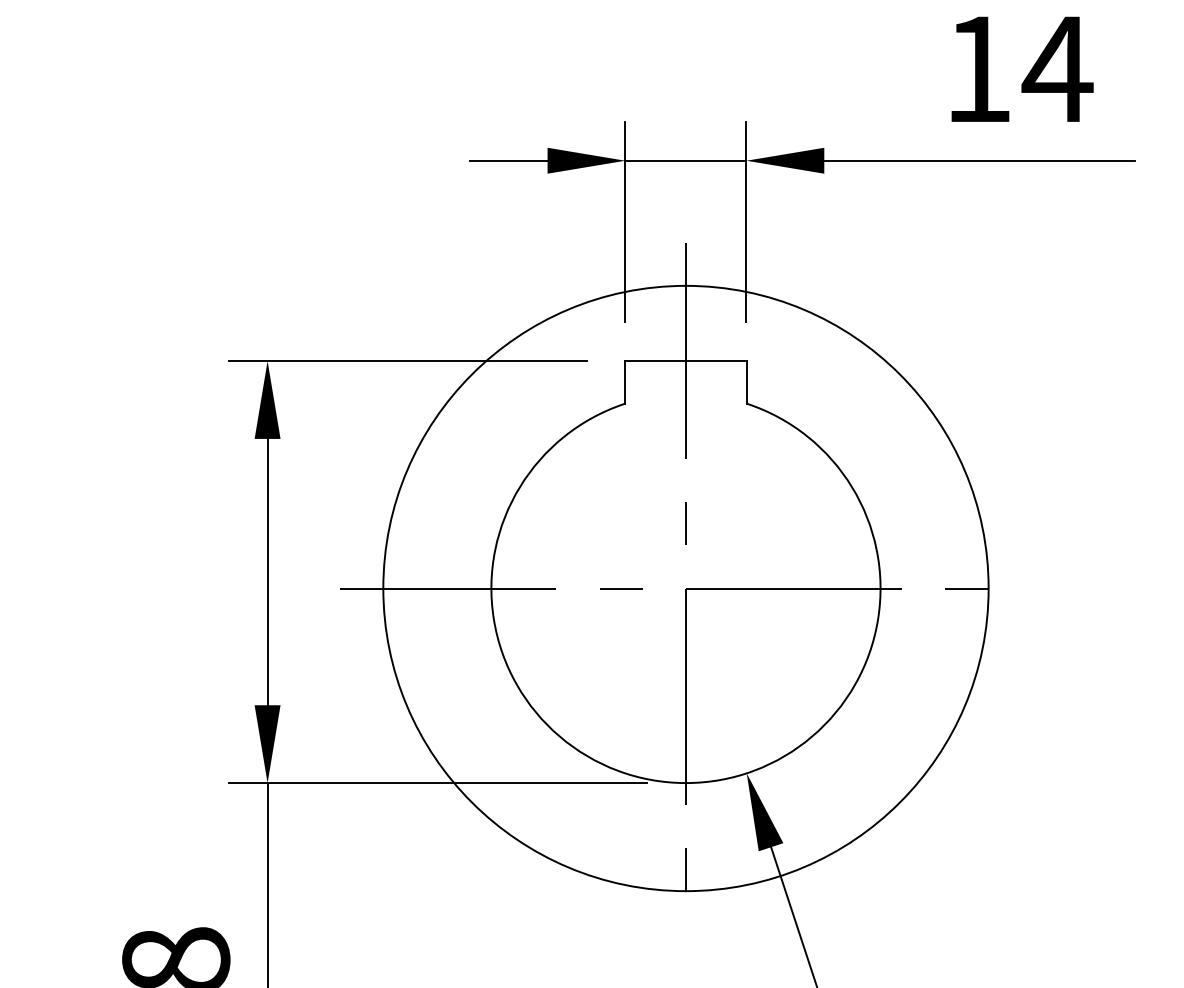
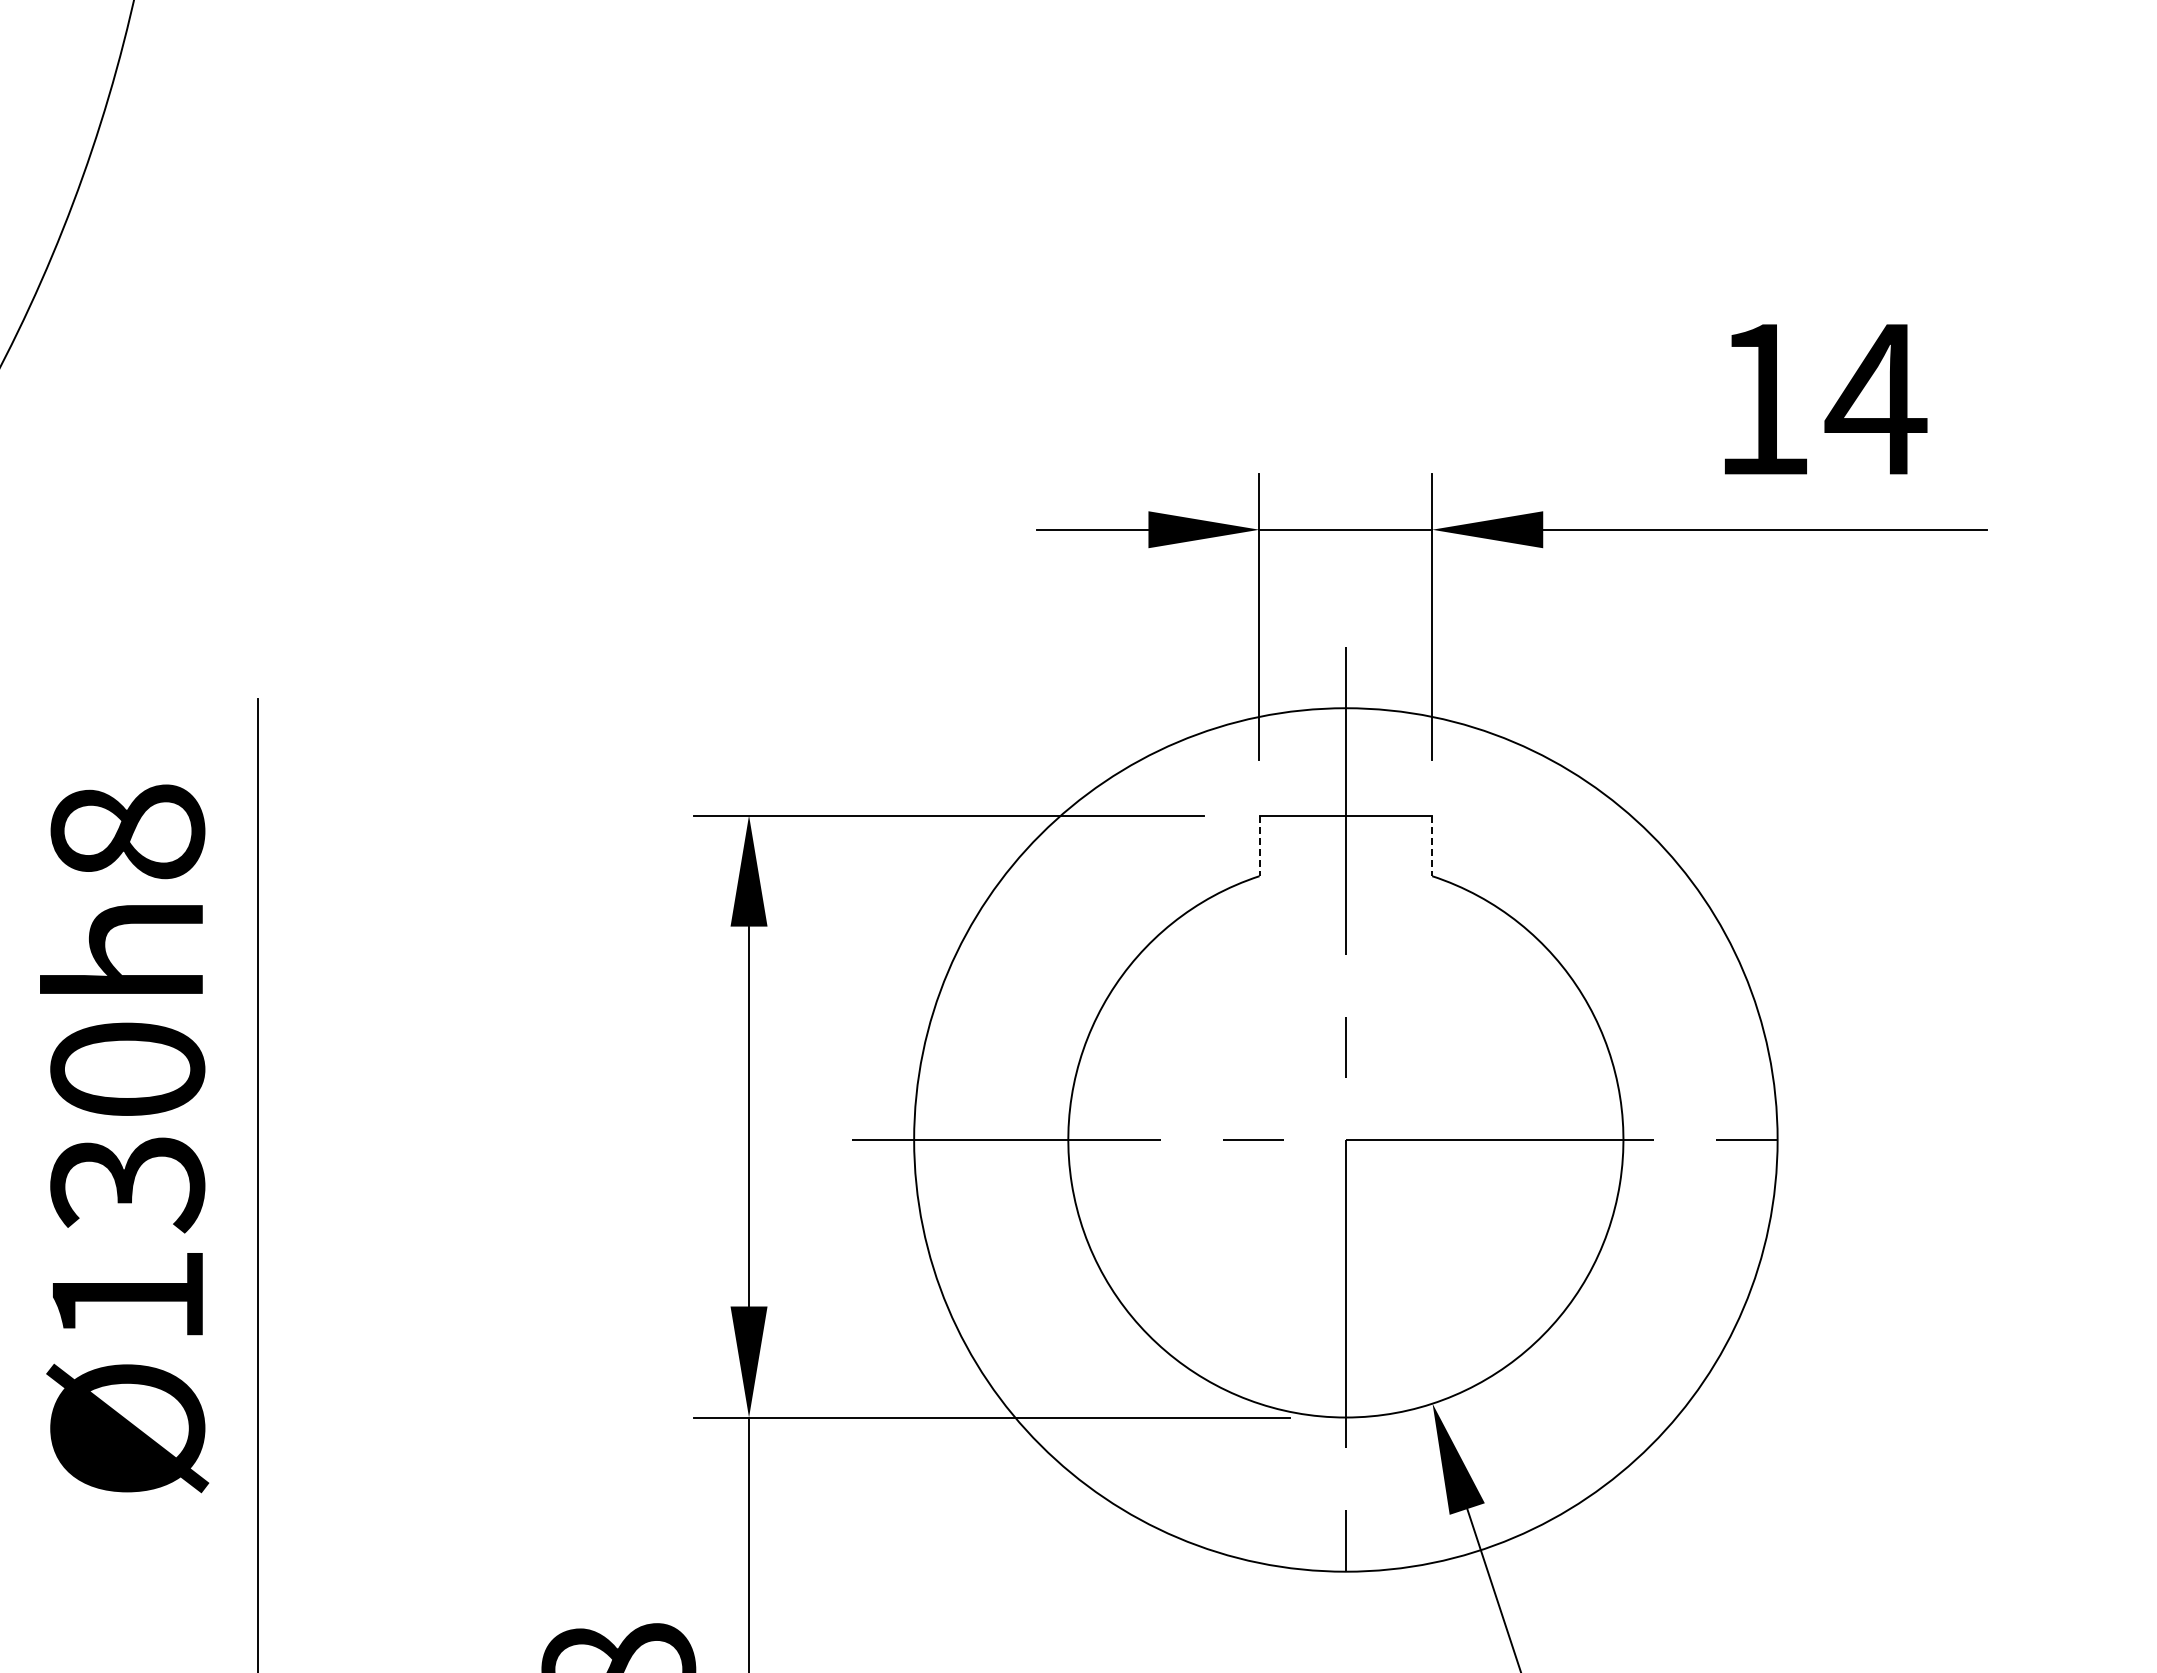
line: (625, 382) -> (1259, 846), solid -> dashed
line: (746, 382) -> (1432, 846), solid -> dashed

